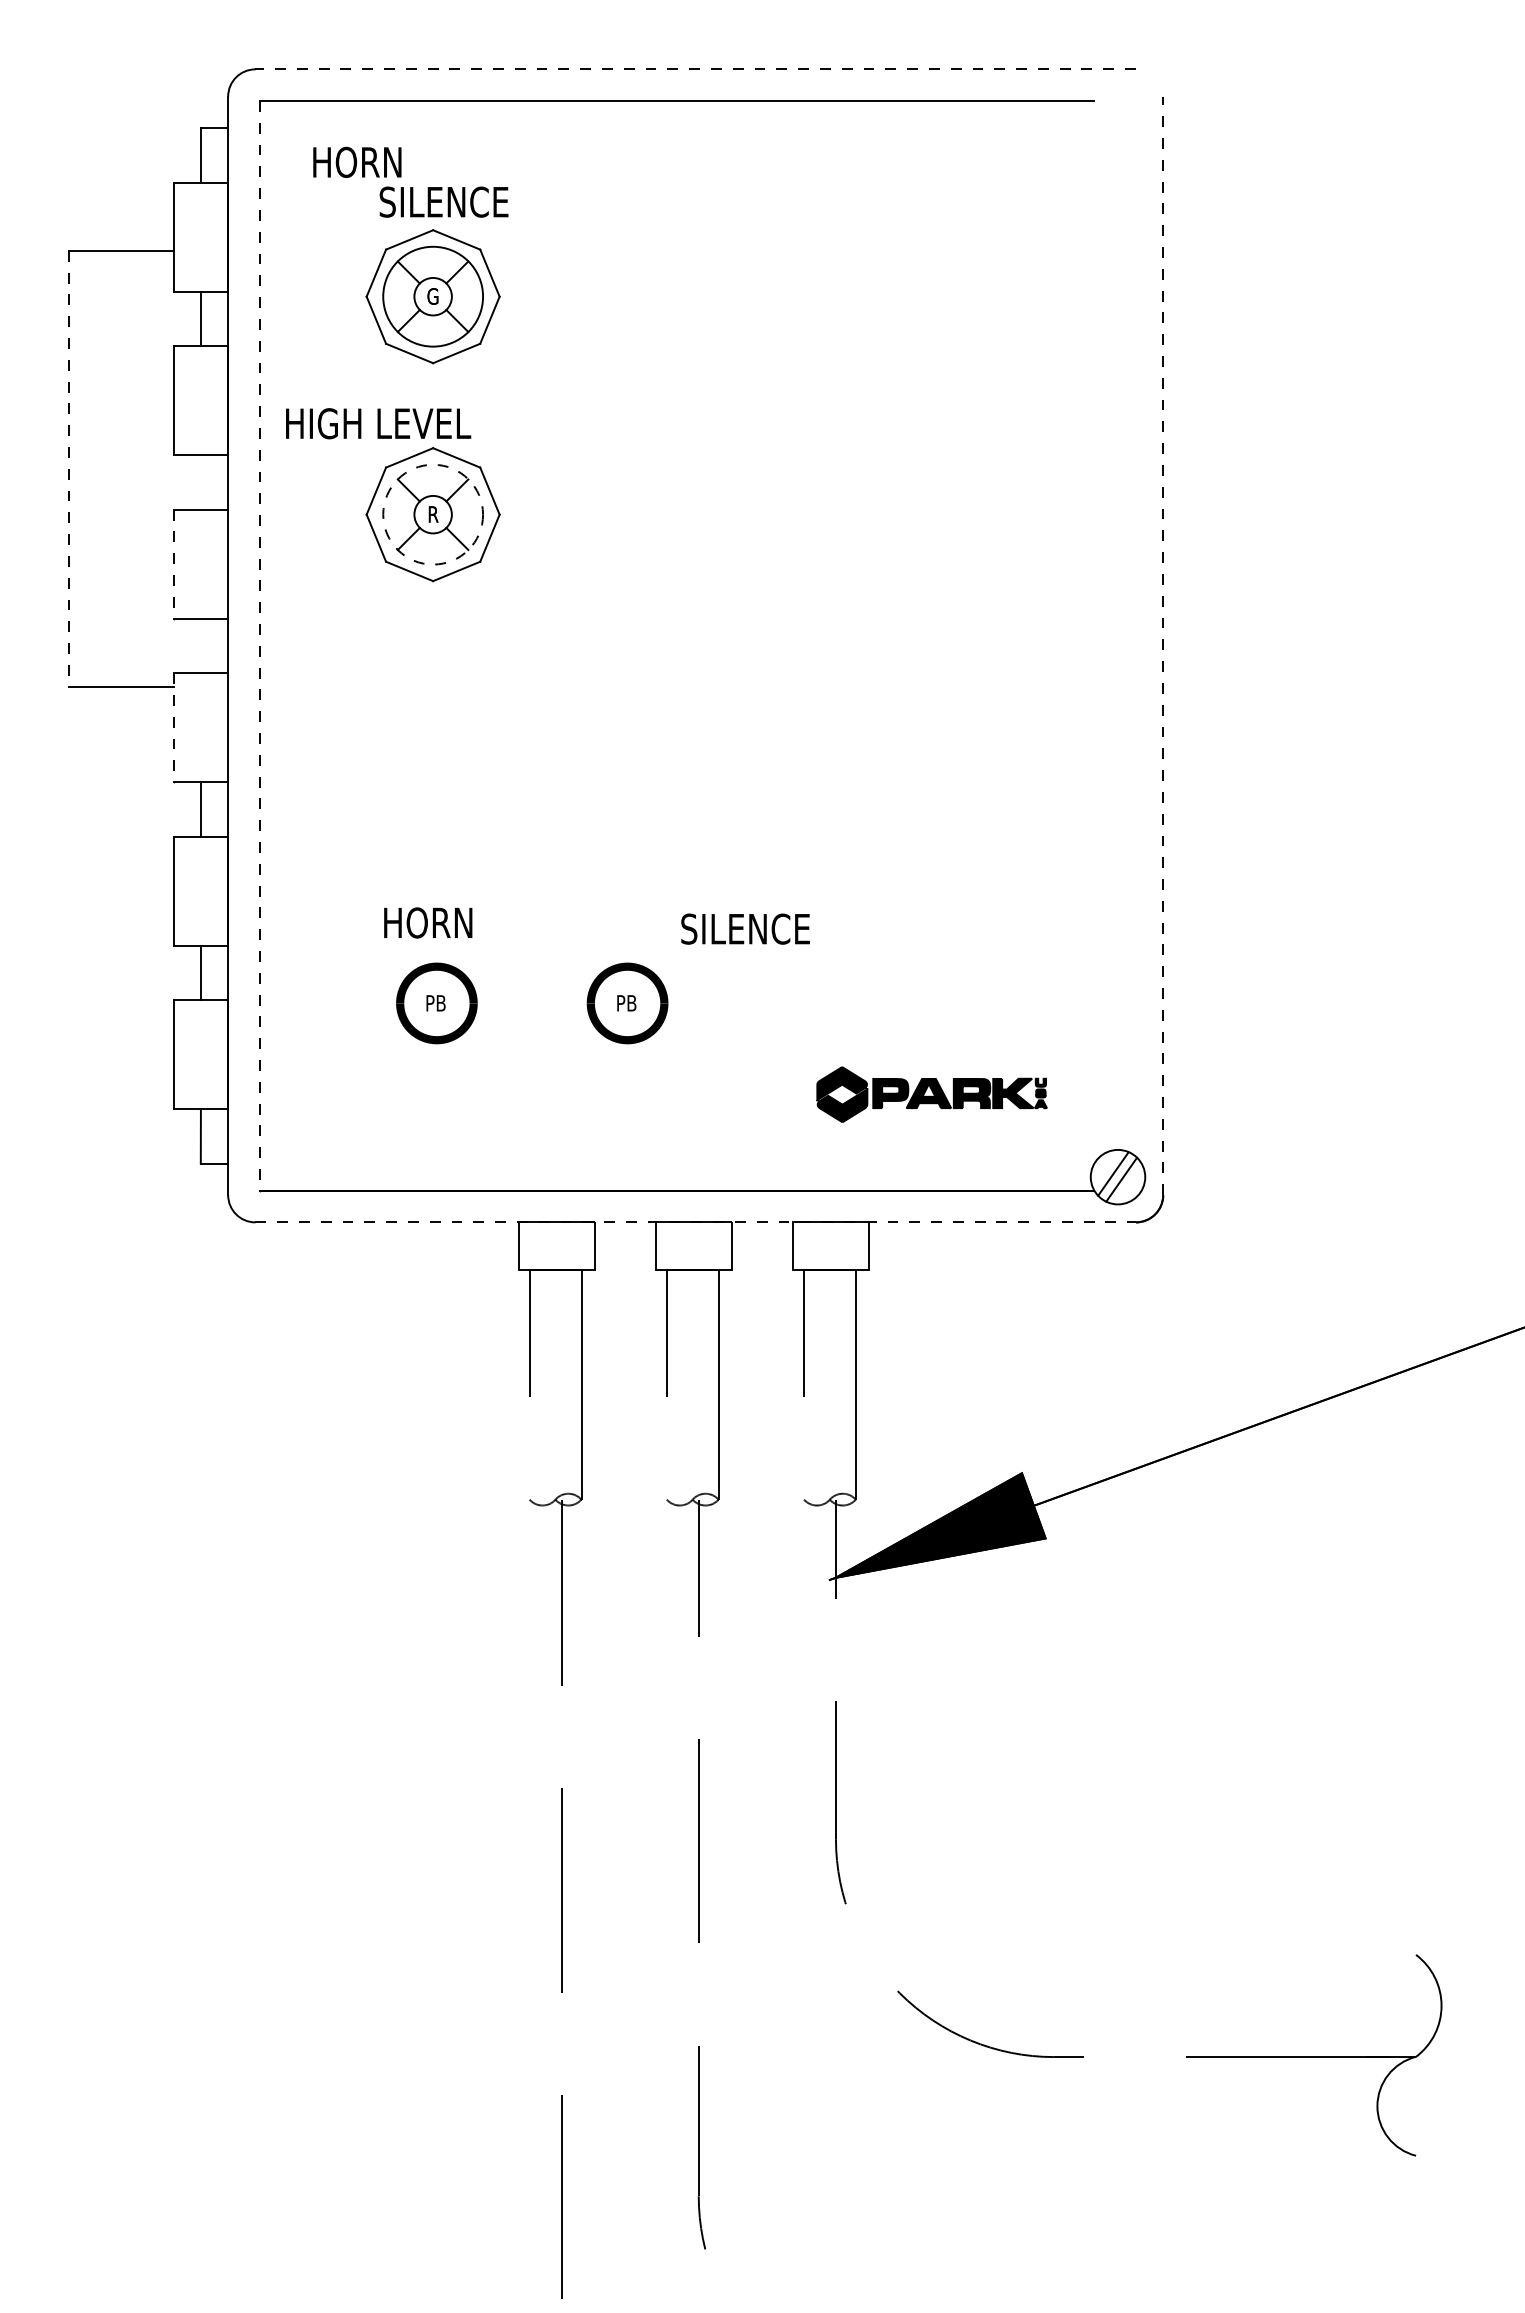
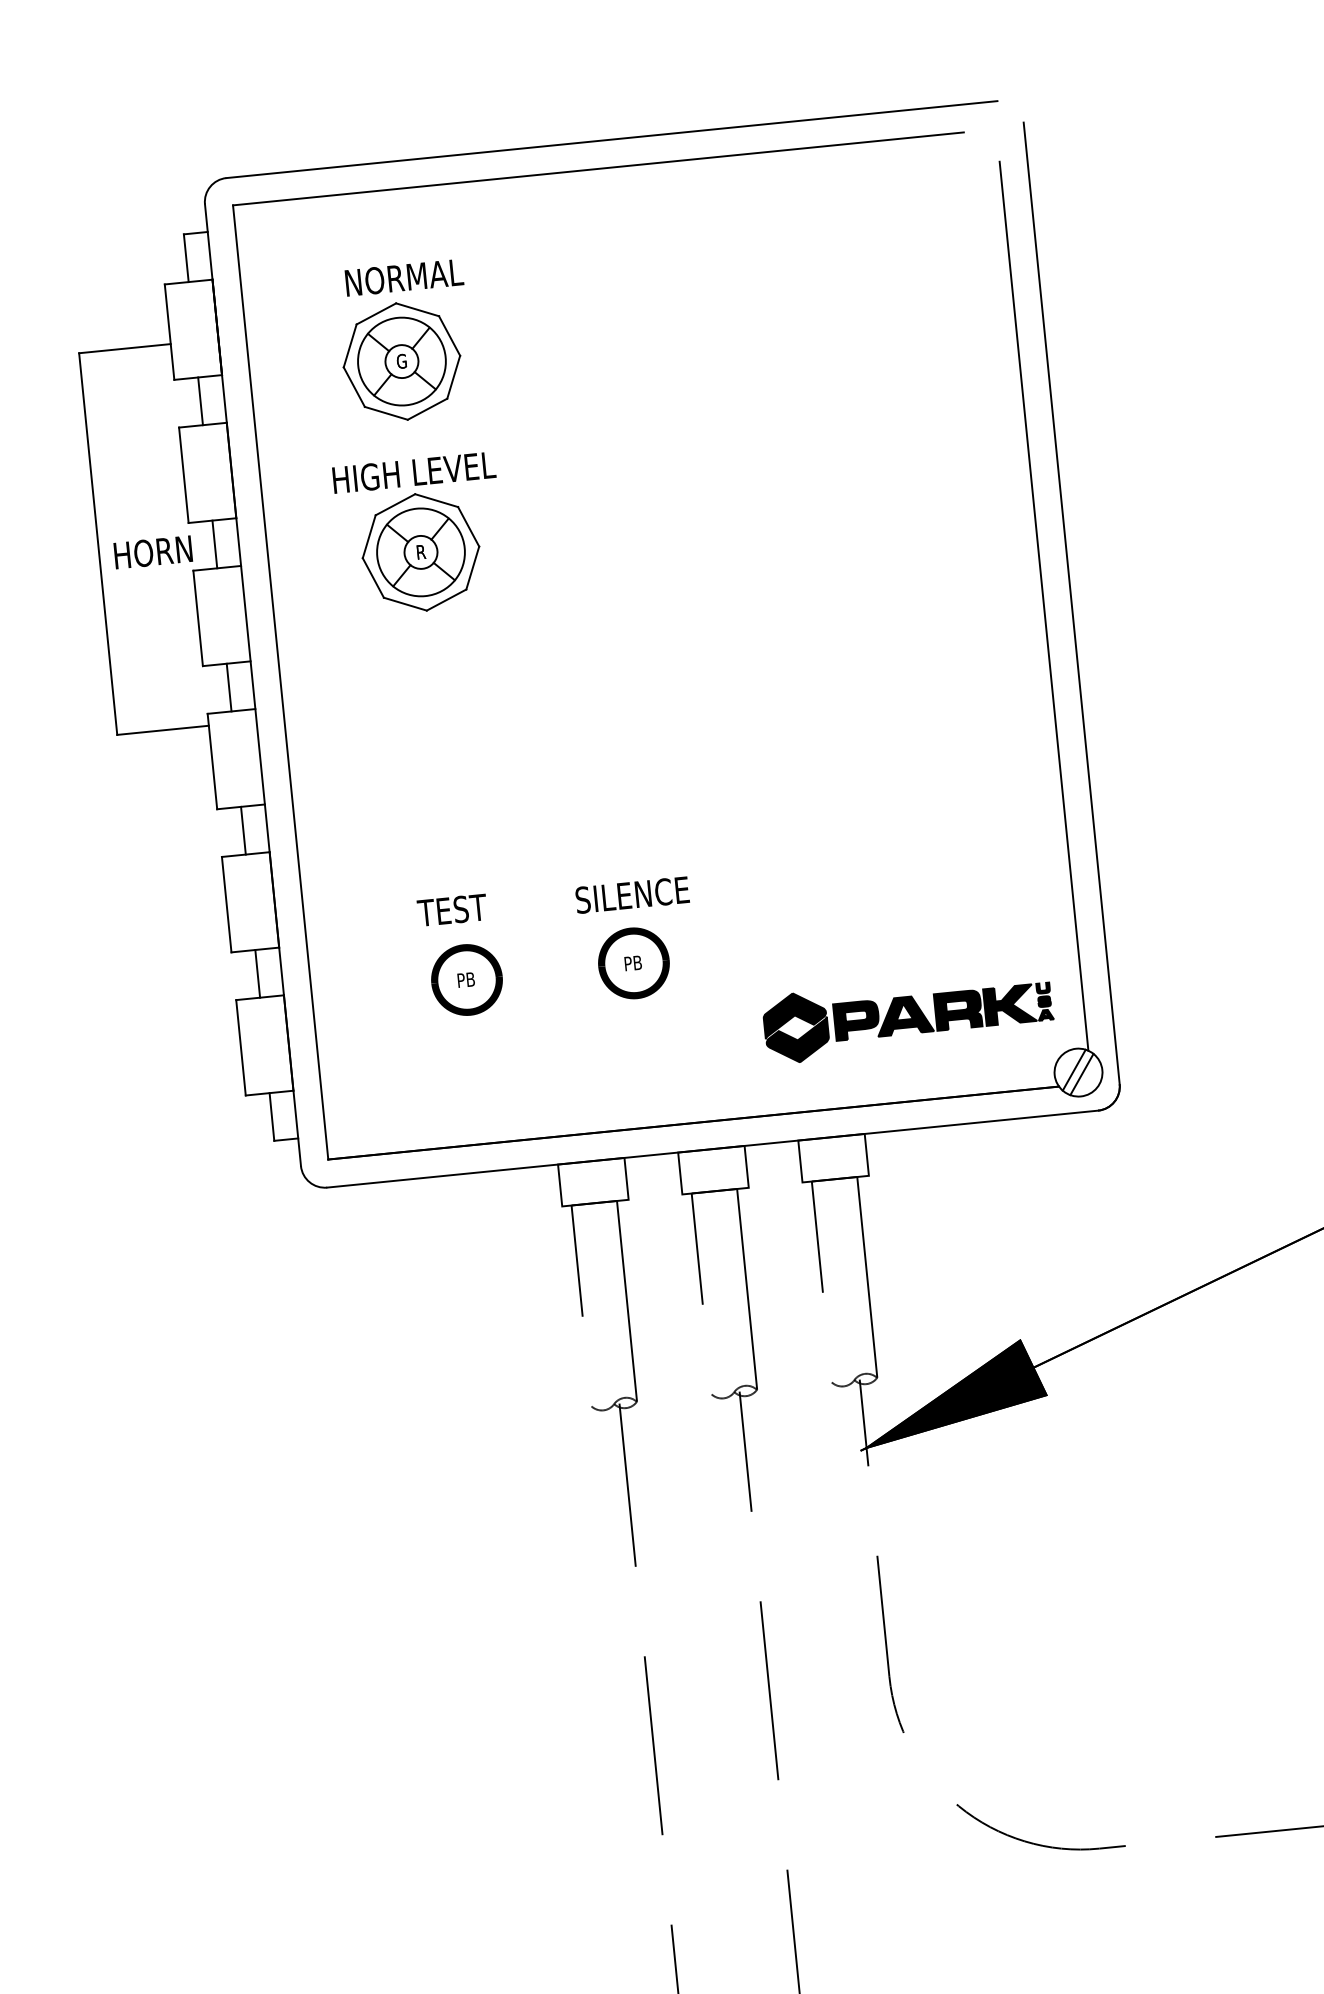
line: (695, 69) -> (611, 139), dashed -> solid
text: (357, 161) -> (153, 551), moved
text: (445, 201) -> (404, 277), SILENCE -> NORMAL
text: (378, 423) -> (414, 472), moved
line: (69, 468) -> (98, 543), dashed -> solid
line: (200, 482) -> (214, 544), added
circle: (433, 514) -> (421, 552), dashed -> solid
line: (173, 564) -> (198, 618), dashed -> solid
line: (200, 645) -> (228, 687), added
line: (259, 645) -> (280, 682), dashed -> solid
line: (1131, 645) -> (1043, 605), added
line: (1163, 645) -> (1071, 603), dashed -> solid
line: (173, 728) -> (212, 762), dashed -> solid
text: (428, 922) -> (452, 909), HORN -> TEST
text: (745, 928) -> (632, 894), moved
part: (931, 1094) -> (908, 1016), size x1.43
line: (696, 1222) -> (713, 1149), dashed -> solid

